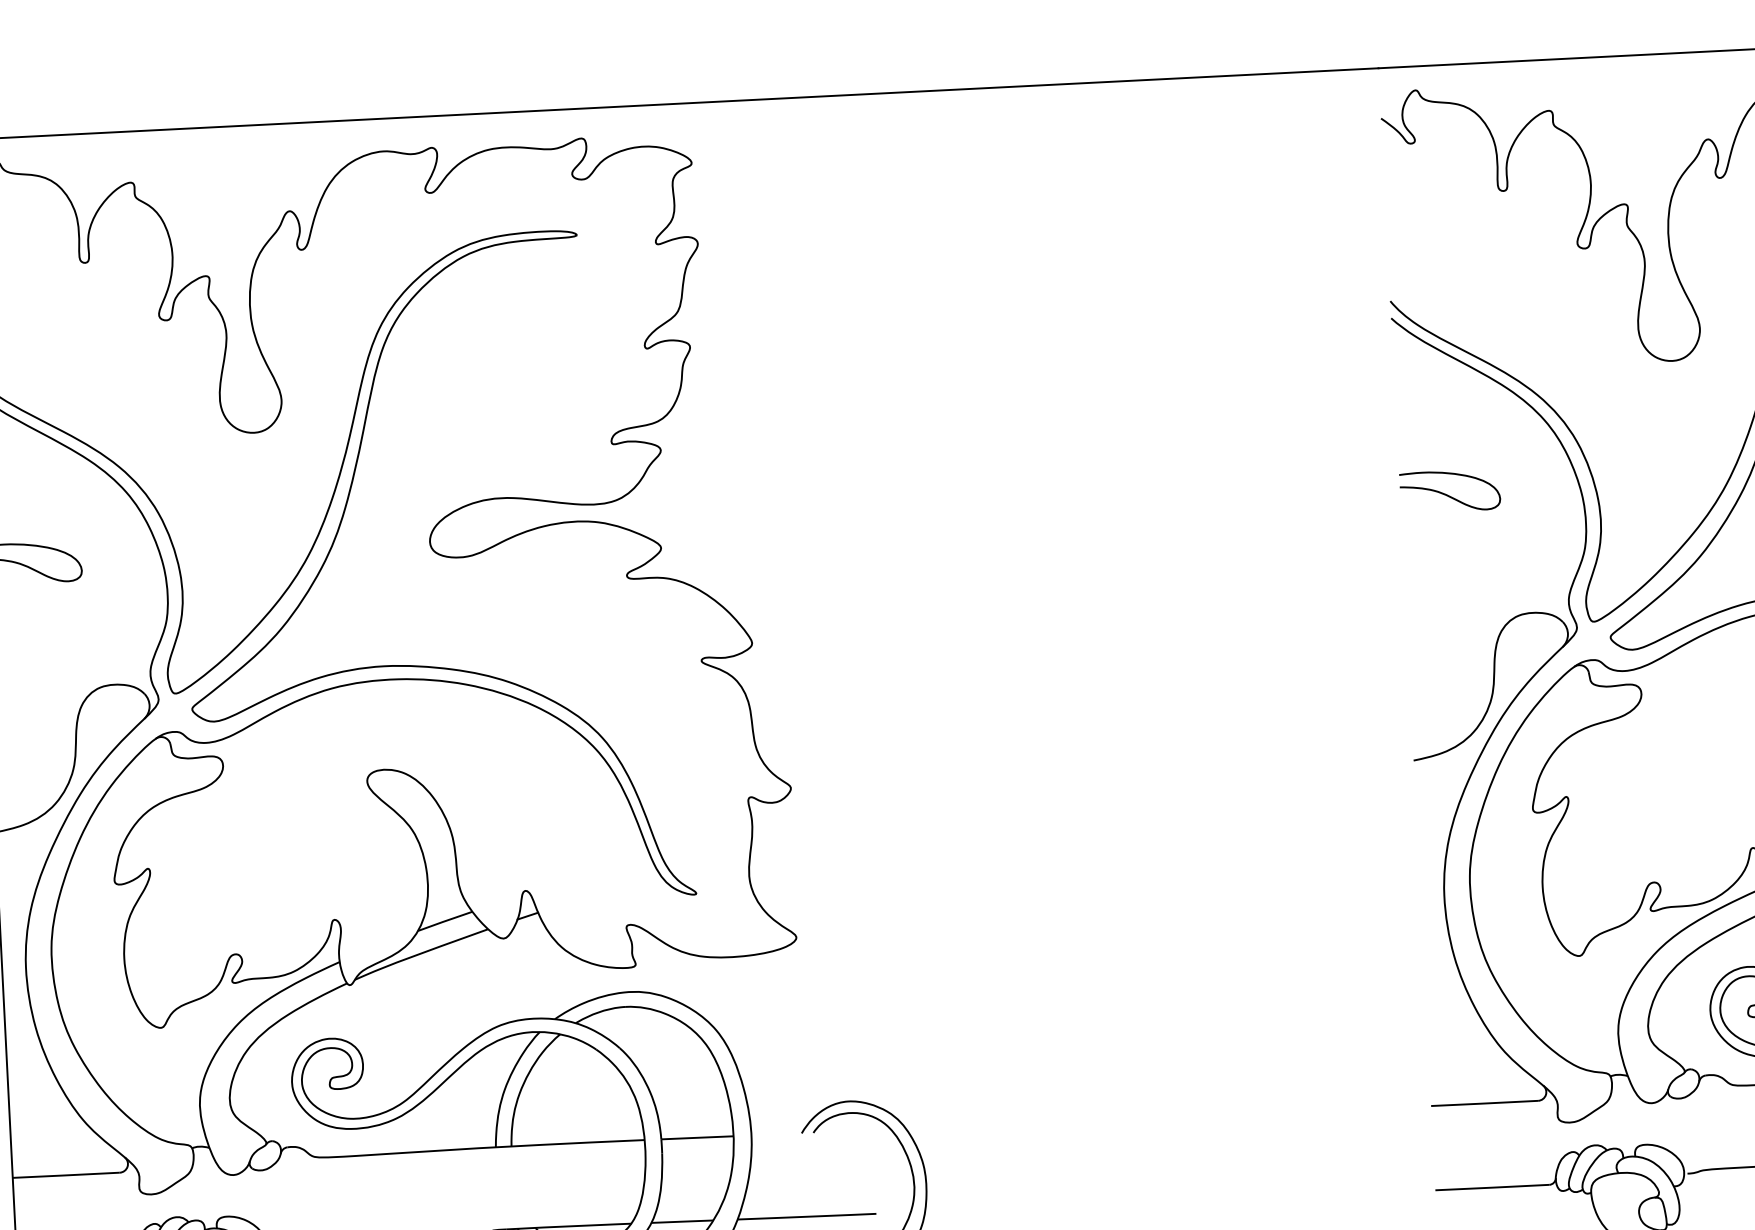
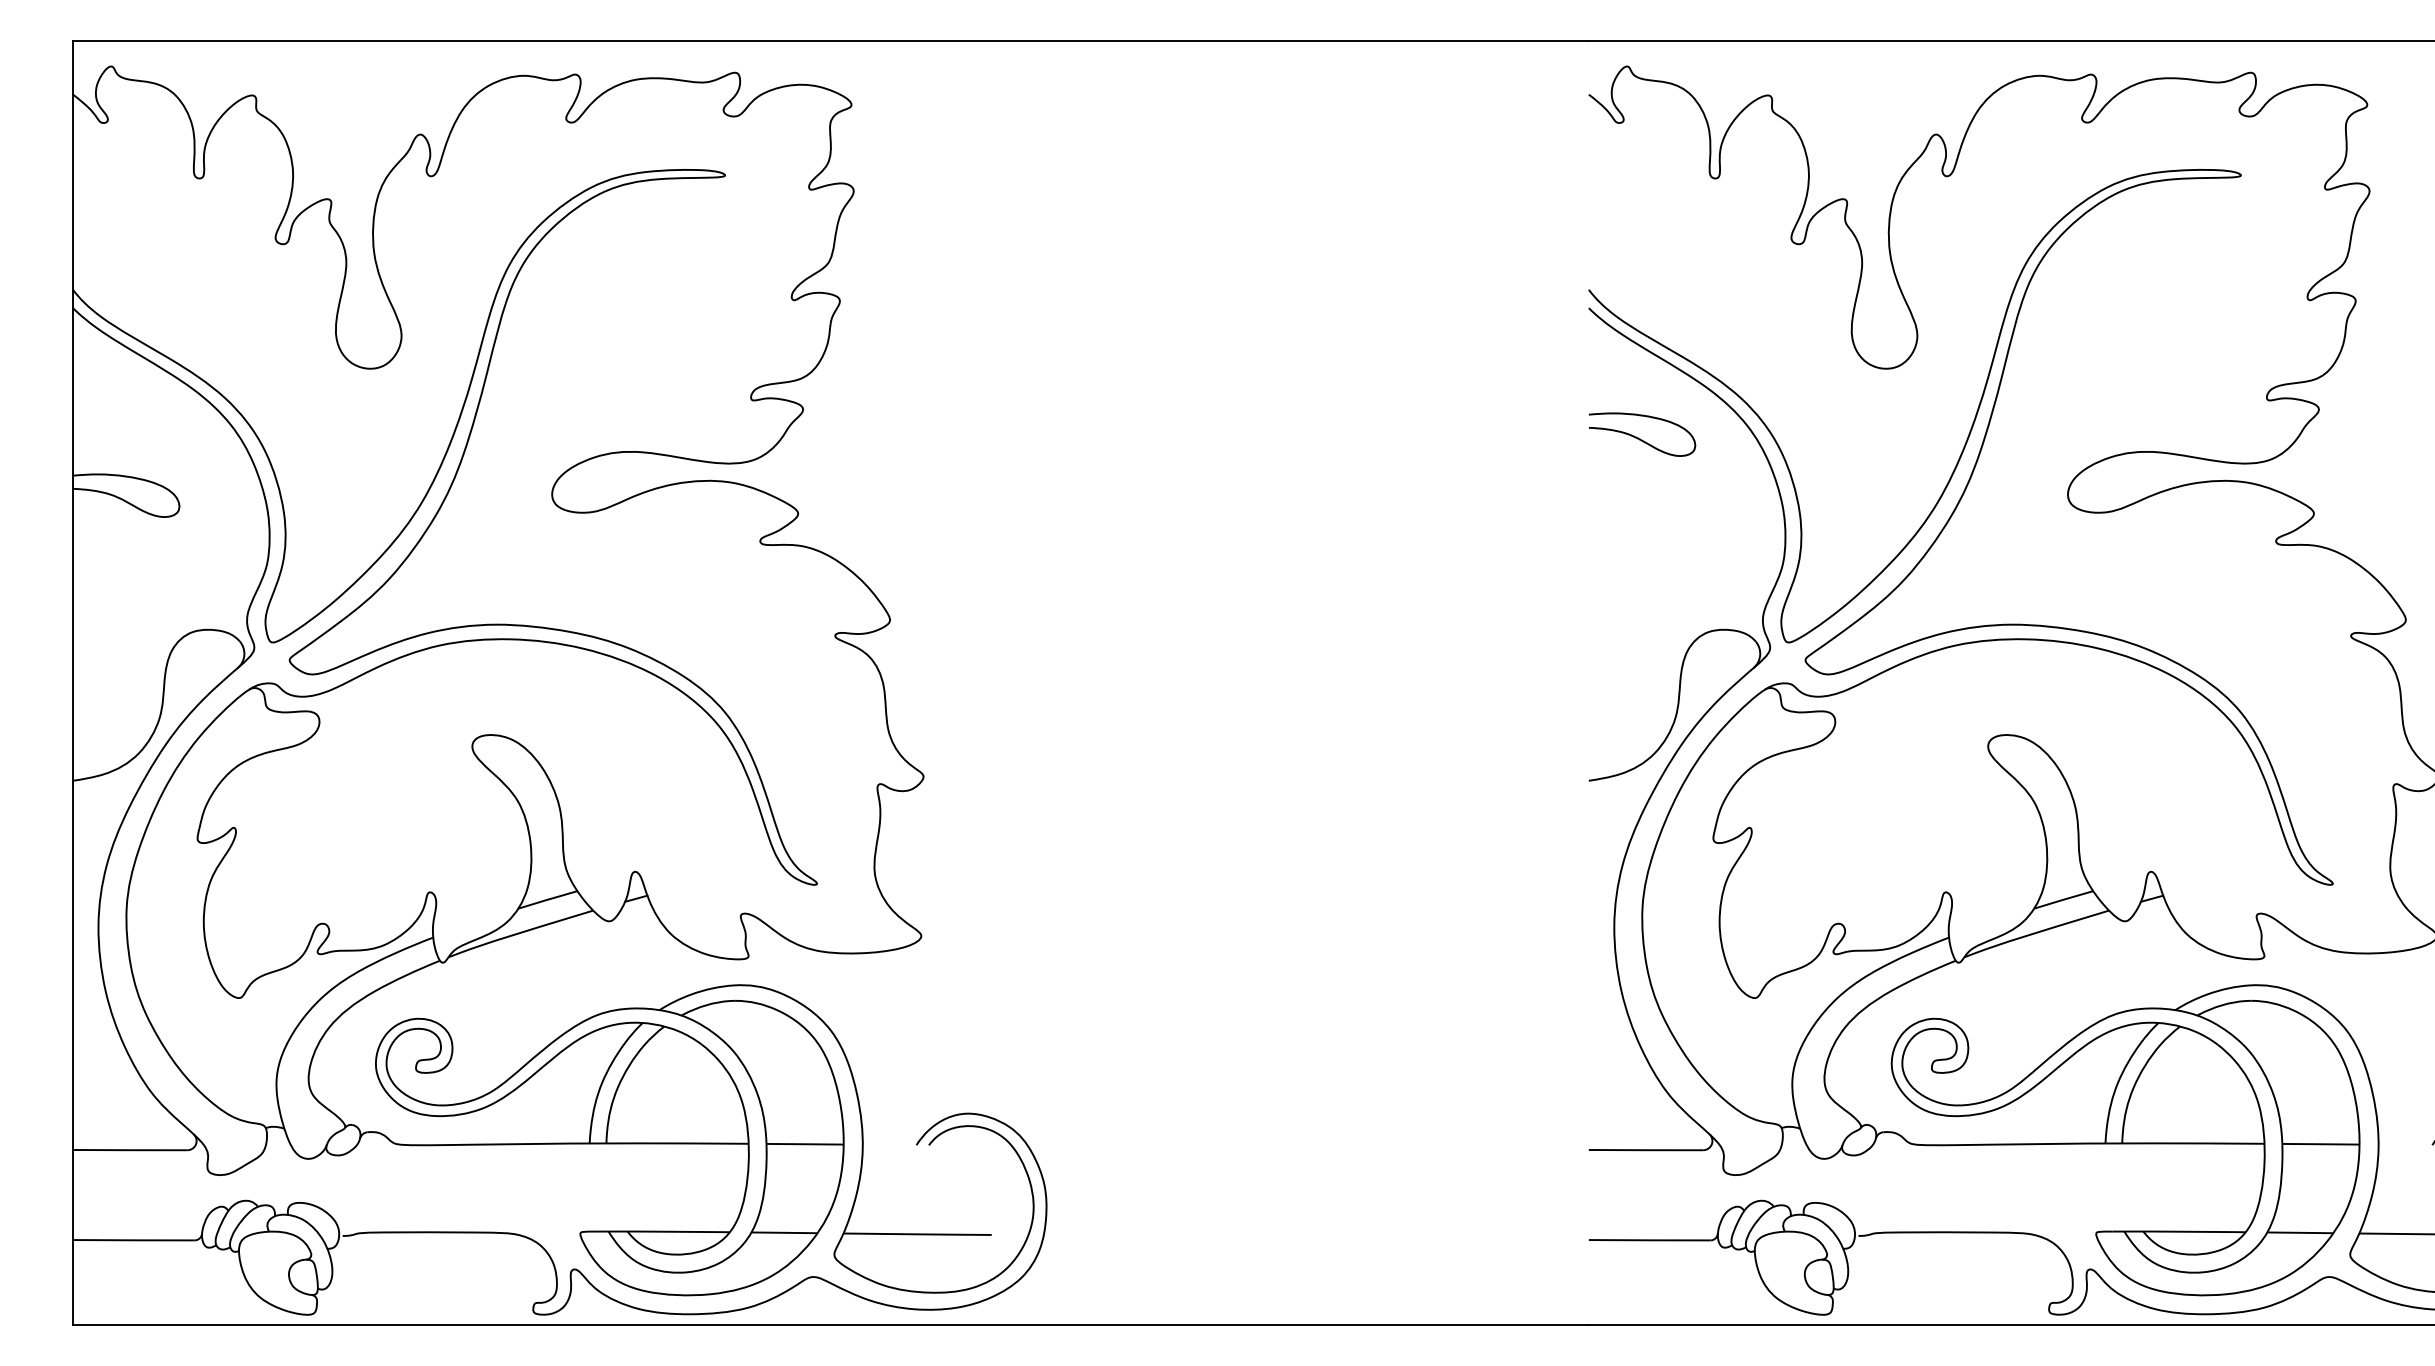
curve: (1448, 494) -> (1640, 438), moved

